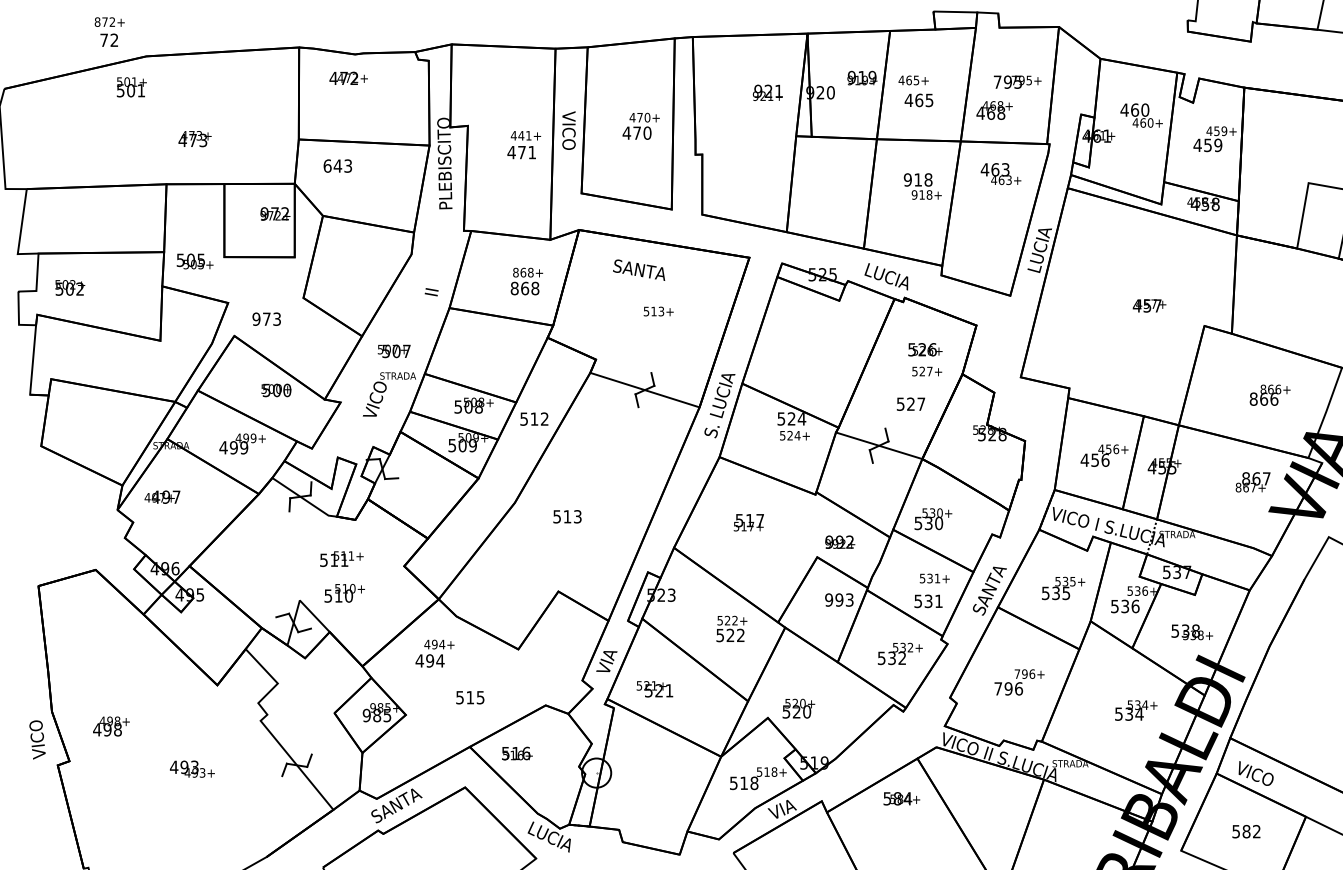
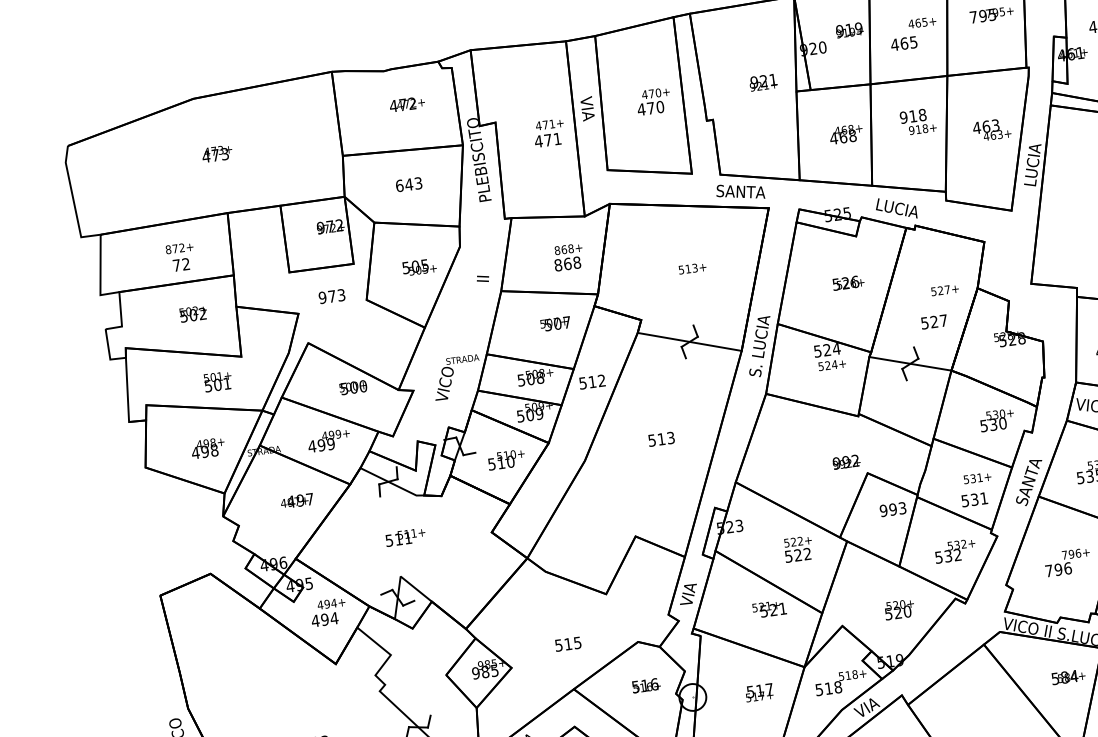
text: (109, 31) -> (180, 256), moved
text: (348, 77) -> (407, 103), moved
text: (913, 80) -> (922, 22), moved
text: (131, 87) -> (217, 381), moved
text: (767, 92) -> (762, 82), moved
text: (994, 110) -> (846, 134), moved
text: (521, 135) -> (545, 124), 441+ -> 471+
text: (568, 138) -> (588, 121), VICO -> VIA
text: (194, 139) -> (216, 154), moved
text: (337, 165) -> (408, 184), moved
text: (1000, 173) -> (991, 129), moved
text: (194, 261) -> (418, 267), moved
text: (639, 269) -> (740, 191), moved
text: (70, 287) -> (193, 313), moved
text: (266, 318) -> (331, 295), moved
text: (925, 349) -> (848, 282), moved
text: (393, 351) -> (554, 324), moved
text: (162, 496) -> (297, 500), moved
text: (567, 516) -> (661, 439), moved
text: (933, 519) -> (997, 420), moved
text: (748, 522) -> (759, 692), moved
text: (840, 541) -> (846, 461), moved
text: (341, 558) -> (405, 536), moved
text: (344, 593) -> (506, 460), moved
text: (434, 653) -> (328, 612), moved
text: (654, 689) -> (769, 609), moved
text: (798, 708) -> (899, 609), moved
text: (111, 726) -> (208, 448), moved
text: (517, 753) -> (646, 685), moved
text: (901, 798) -> (1068, 676), moved

